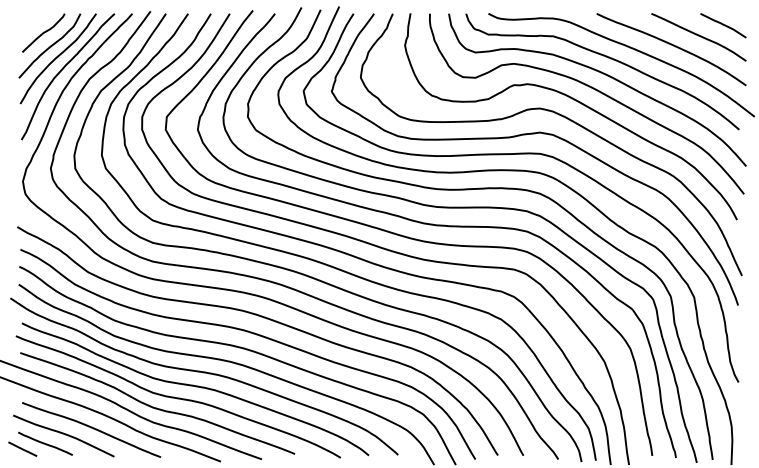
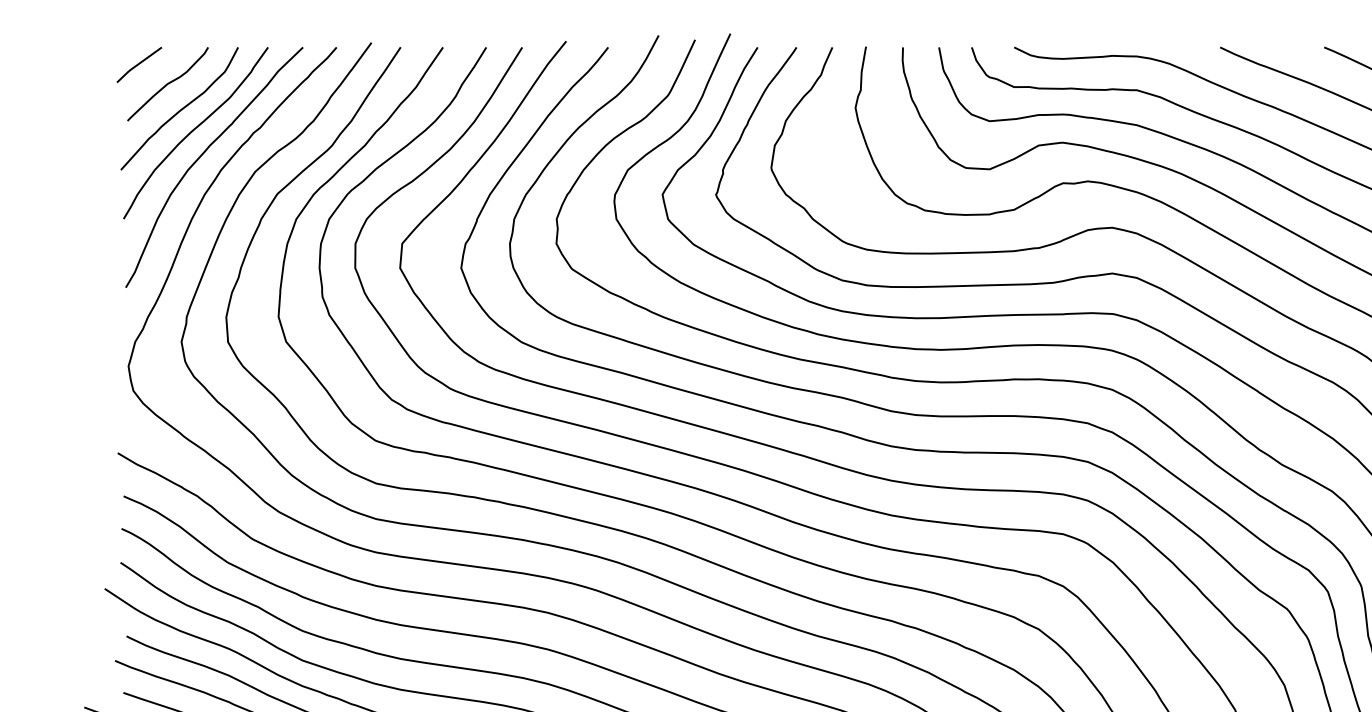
line: (28, 22) -> (139, 64), added

